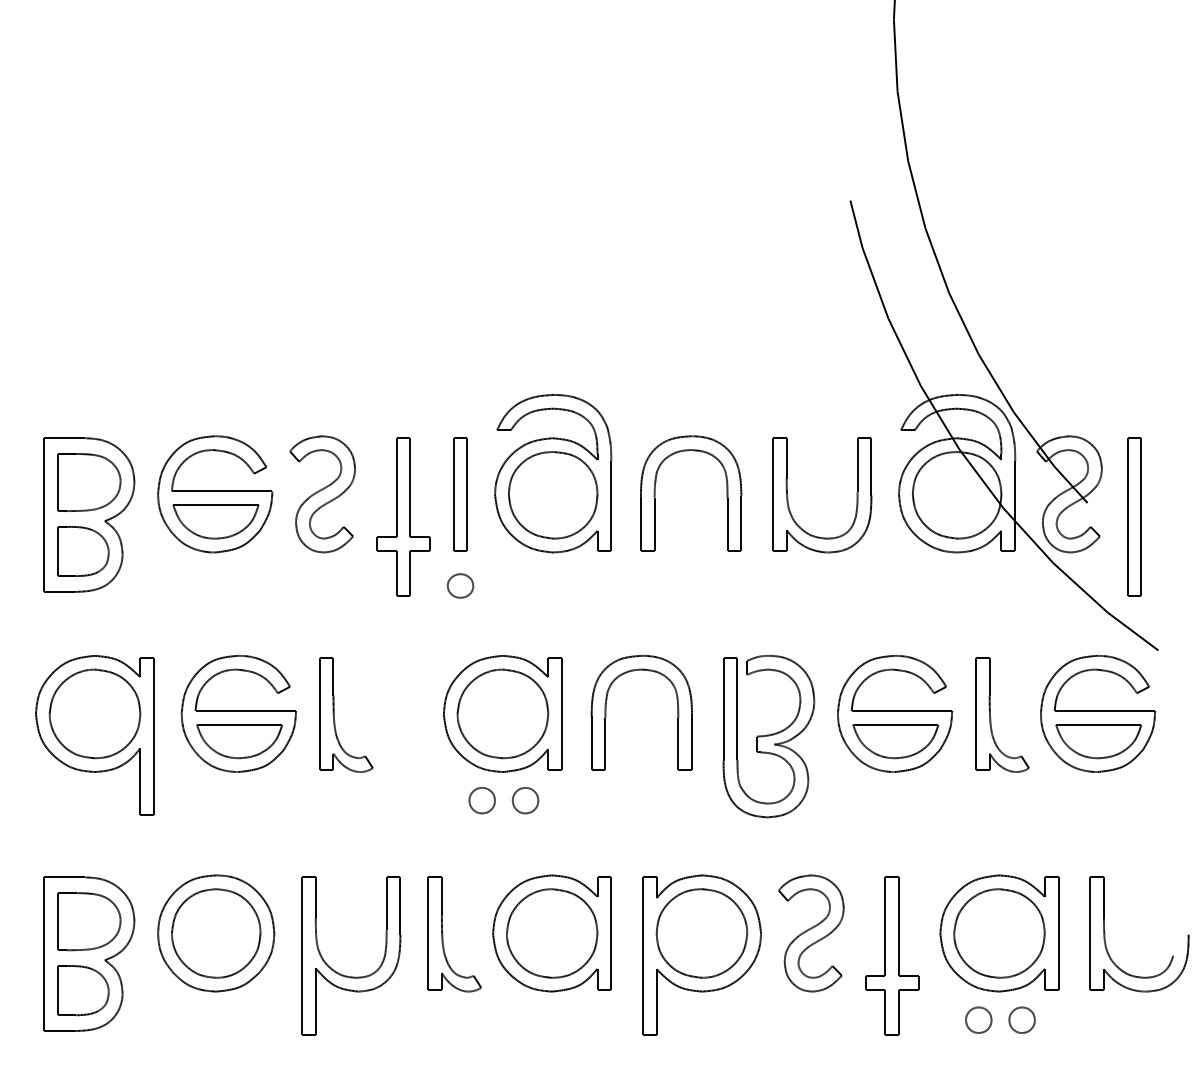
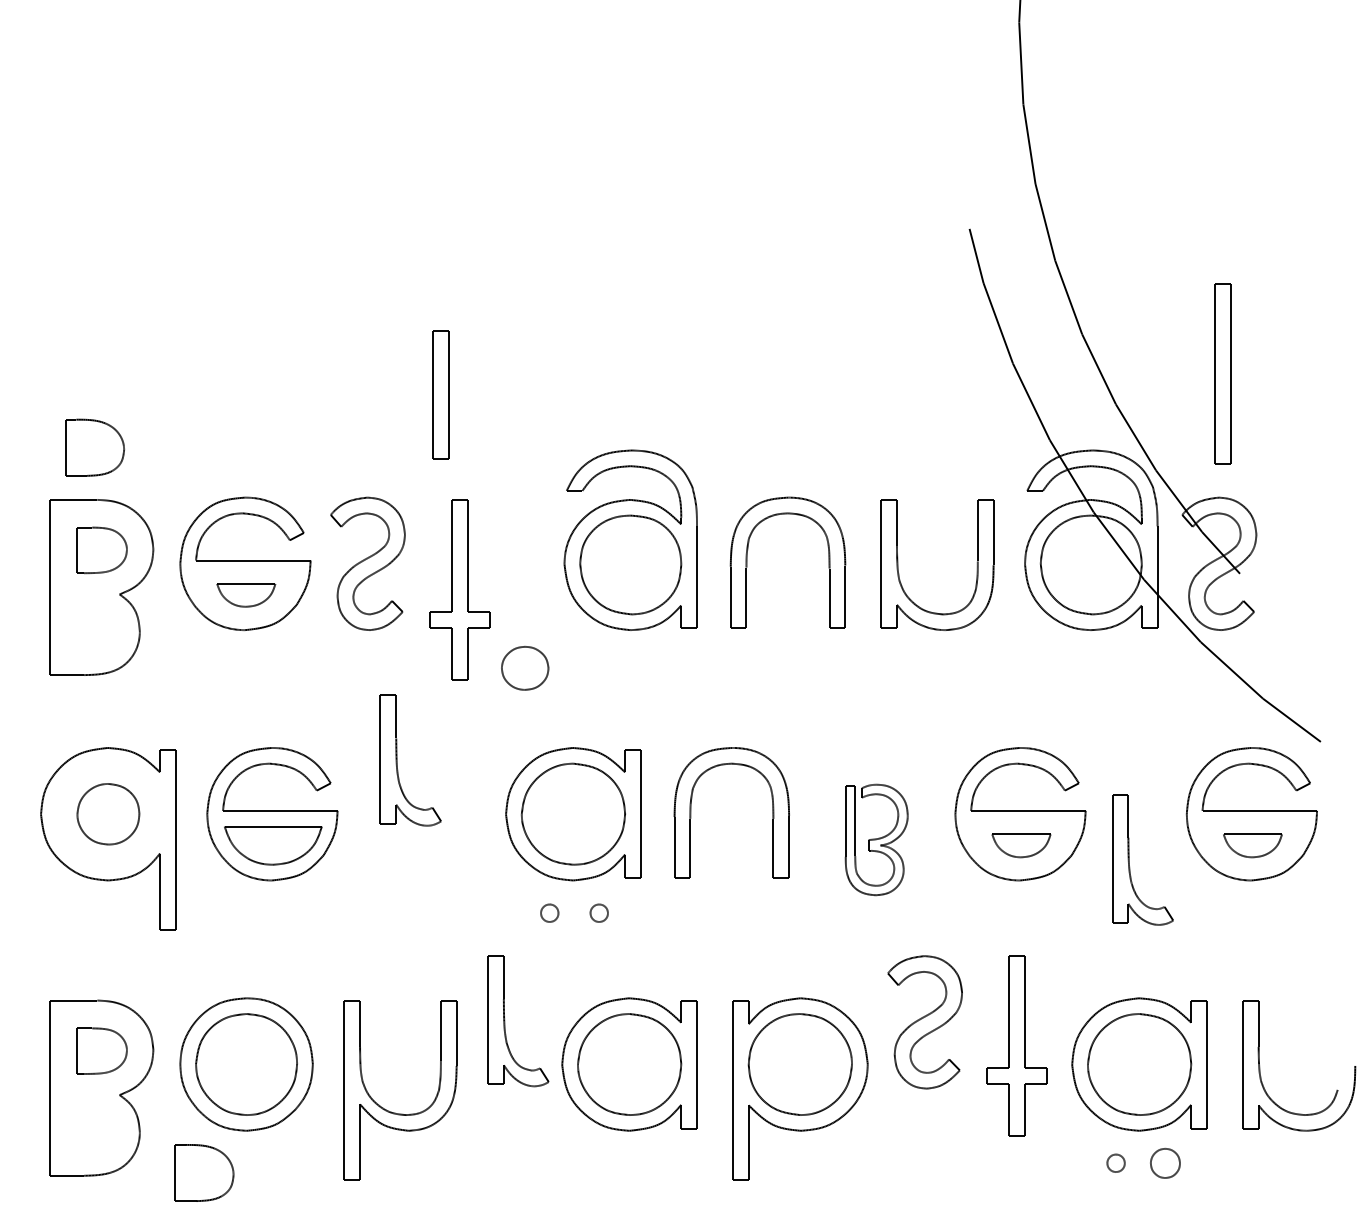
part: (89, 482) -> (102, 550), size x0.7
part: (460, 494) -> (440, 395), moved
part: (1134, 516) -> (1222, 373), moved
part: (215, 521) -> (245, 594), size x0.6
part: (83, 551) -> (95, 447), moved
part: (460, 585) -> (525, 667), size x1.6
part: (94, 713) -> (107, 813), size x0.6
part: (334, 714) -> (397, 760), moved
part: (991, 718) -> (1130, 863), moved
part: (768, 736) -> (876, 839), size x0.6
part: (895, 741) -> (1021, 845), size x0.6
part: (1098, 741) -> (1252, 845), size x0.6
part: (481, 800) -> (549, 912), size x0.6
part: (525, 800) -> (599, 912), size x0.6
part: (89, 921) -> (102, 1050), size x0.7
part: (811, 933) -> (925, 1022), moved
part: (443, 934) -> (505, 1021), moved
part: (892, 955) -> (1017, 1045), moved
part: (83, 990) -> (204, 1172), moved
part: (978, 1019) -> (1115, 1162), size x0.6

